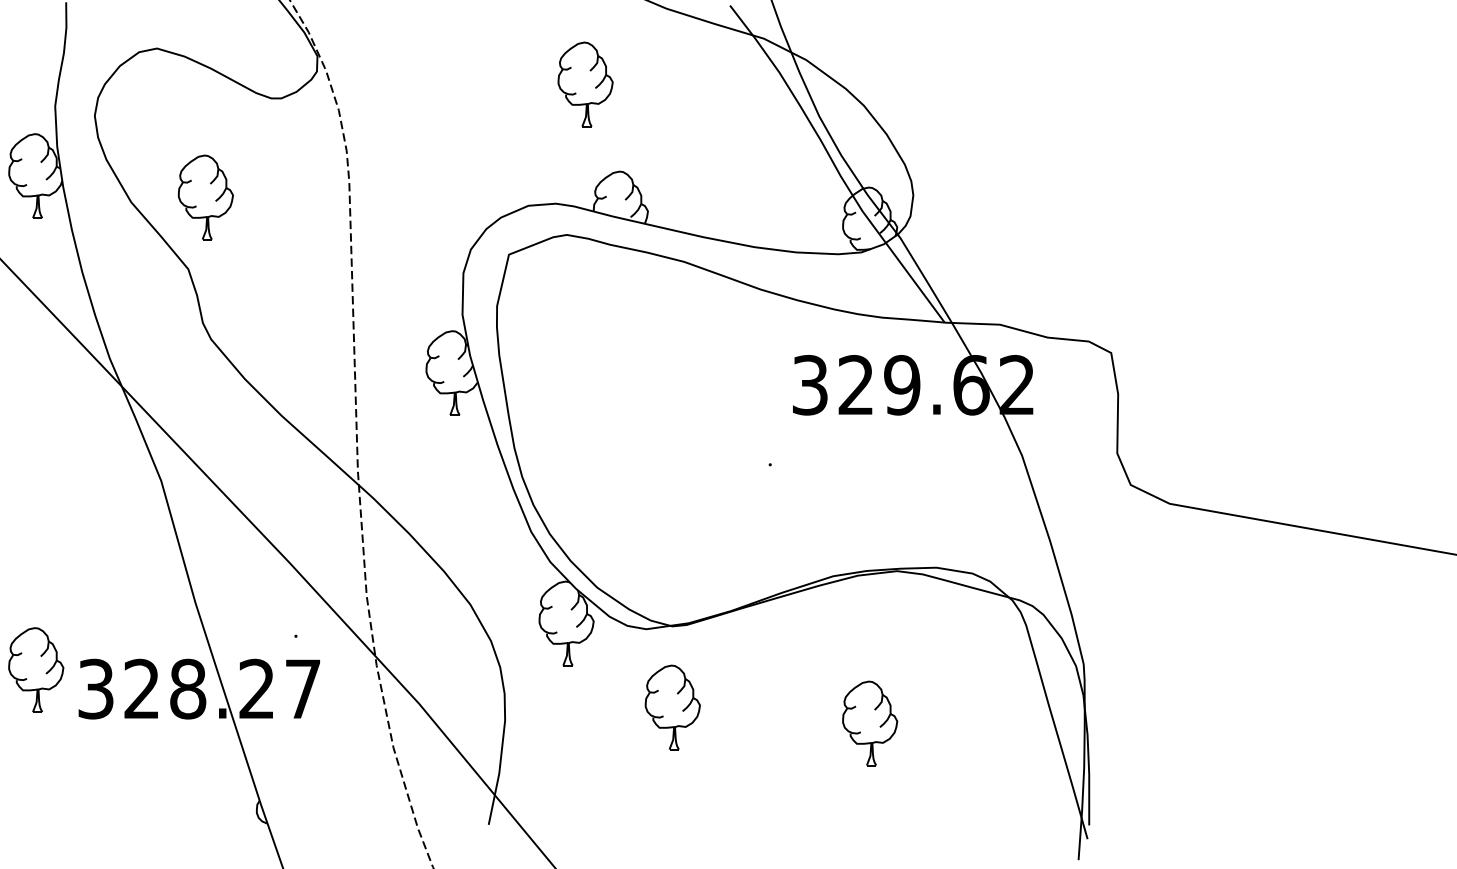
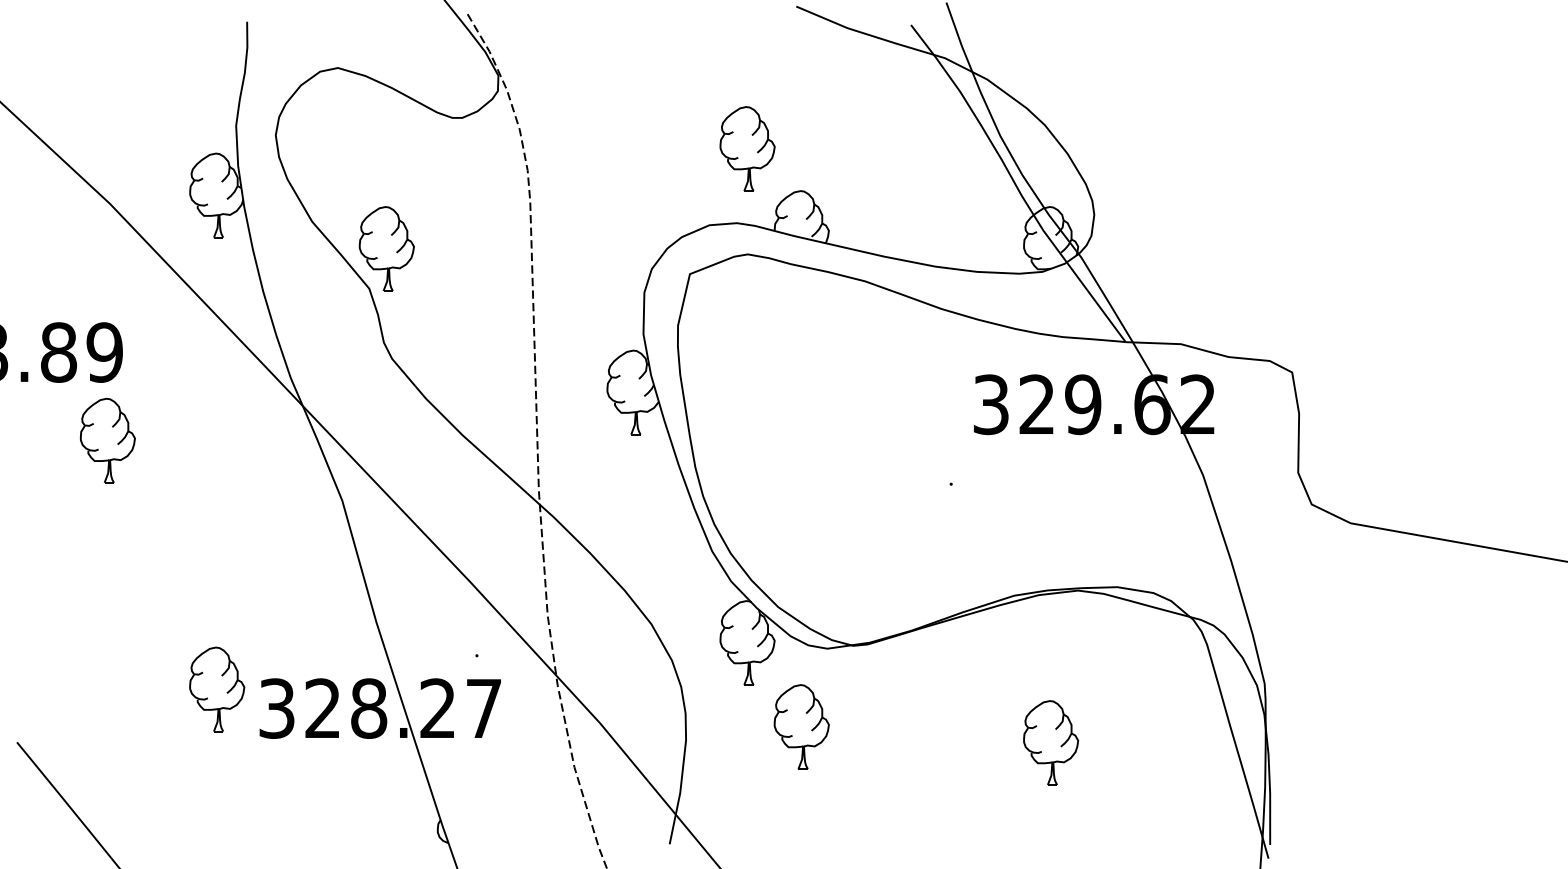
part: (585, 84) -> (747, 148), moved
part: (205, 197) -> (386, 248), moved
part: (672, 707) -> (801, 726), moved

